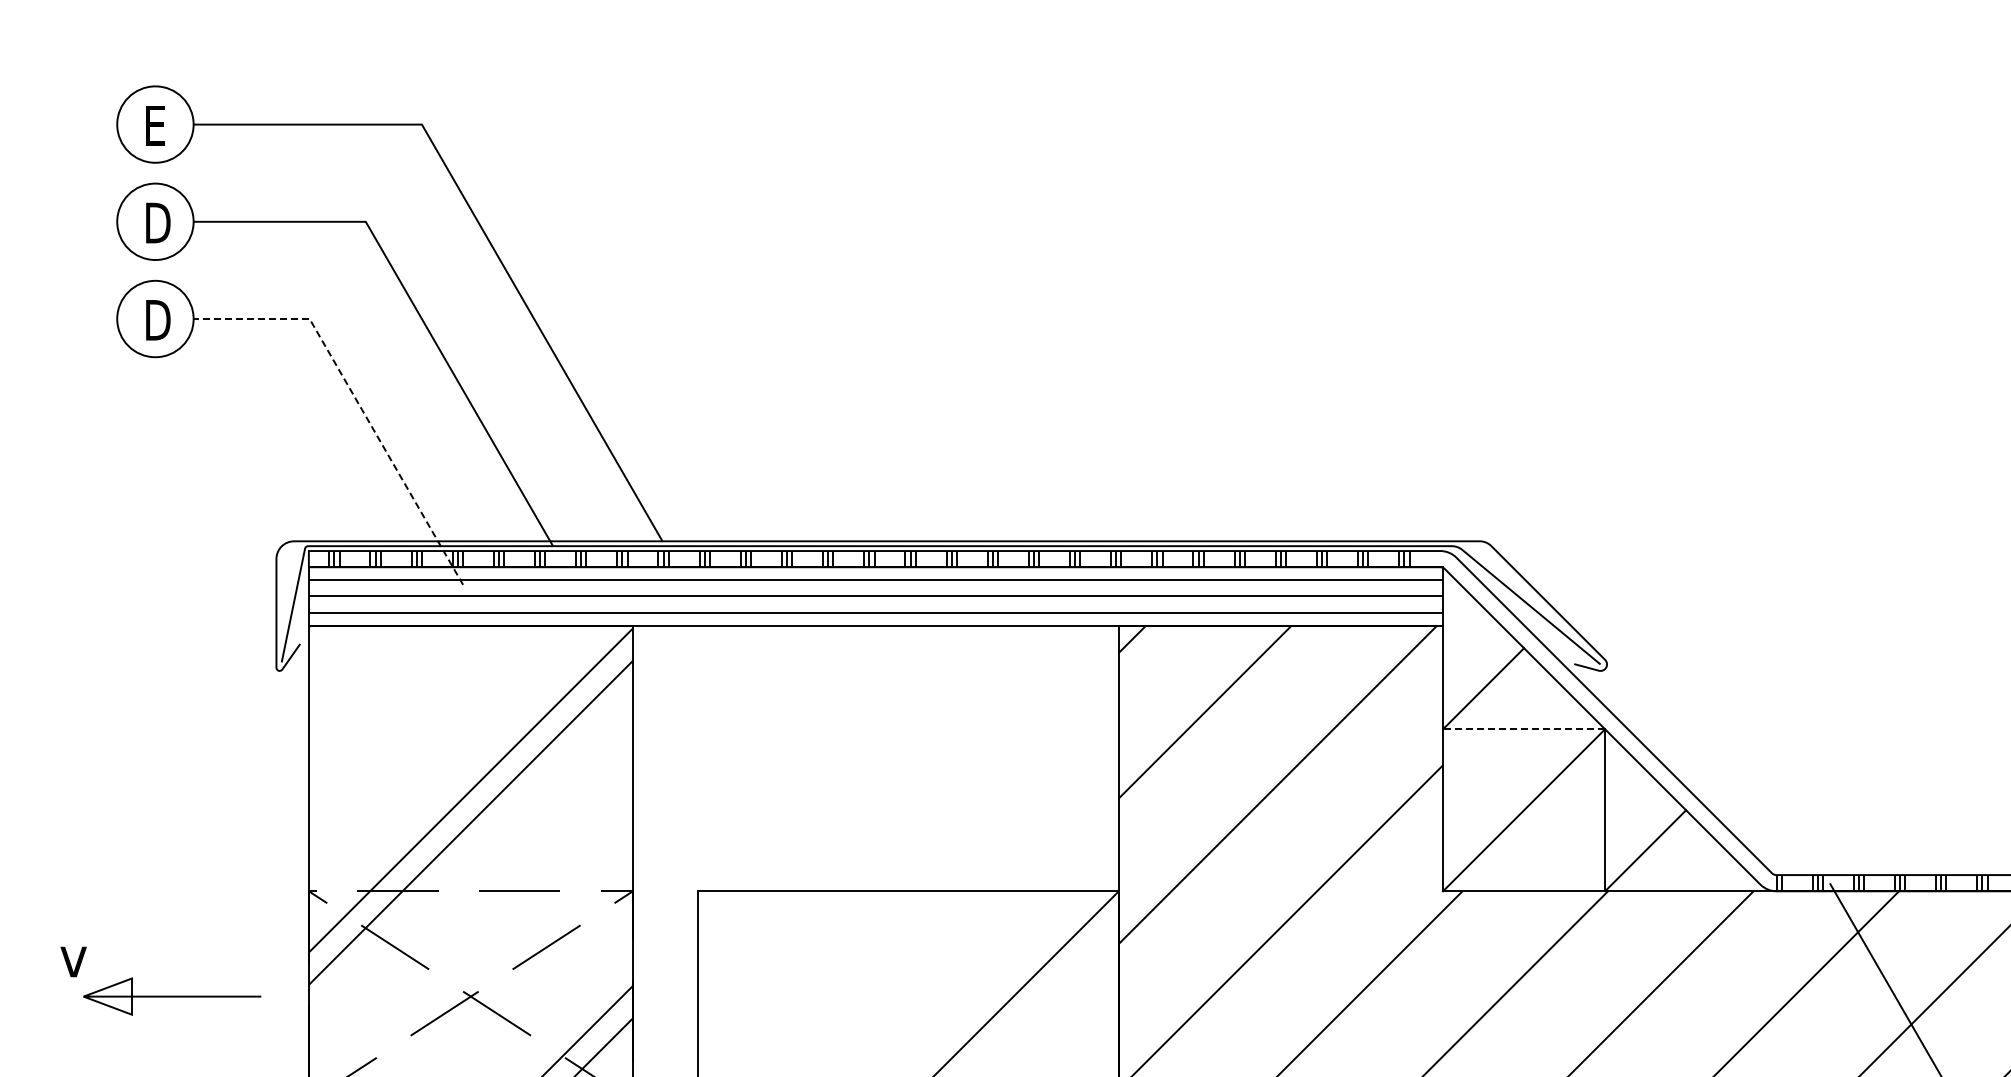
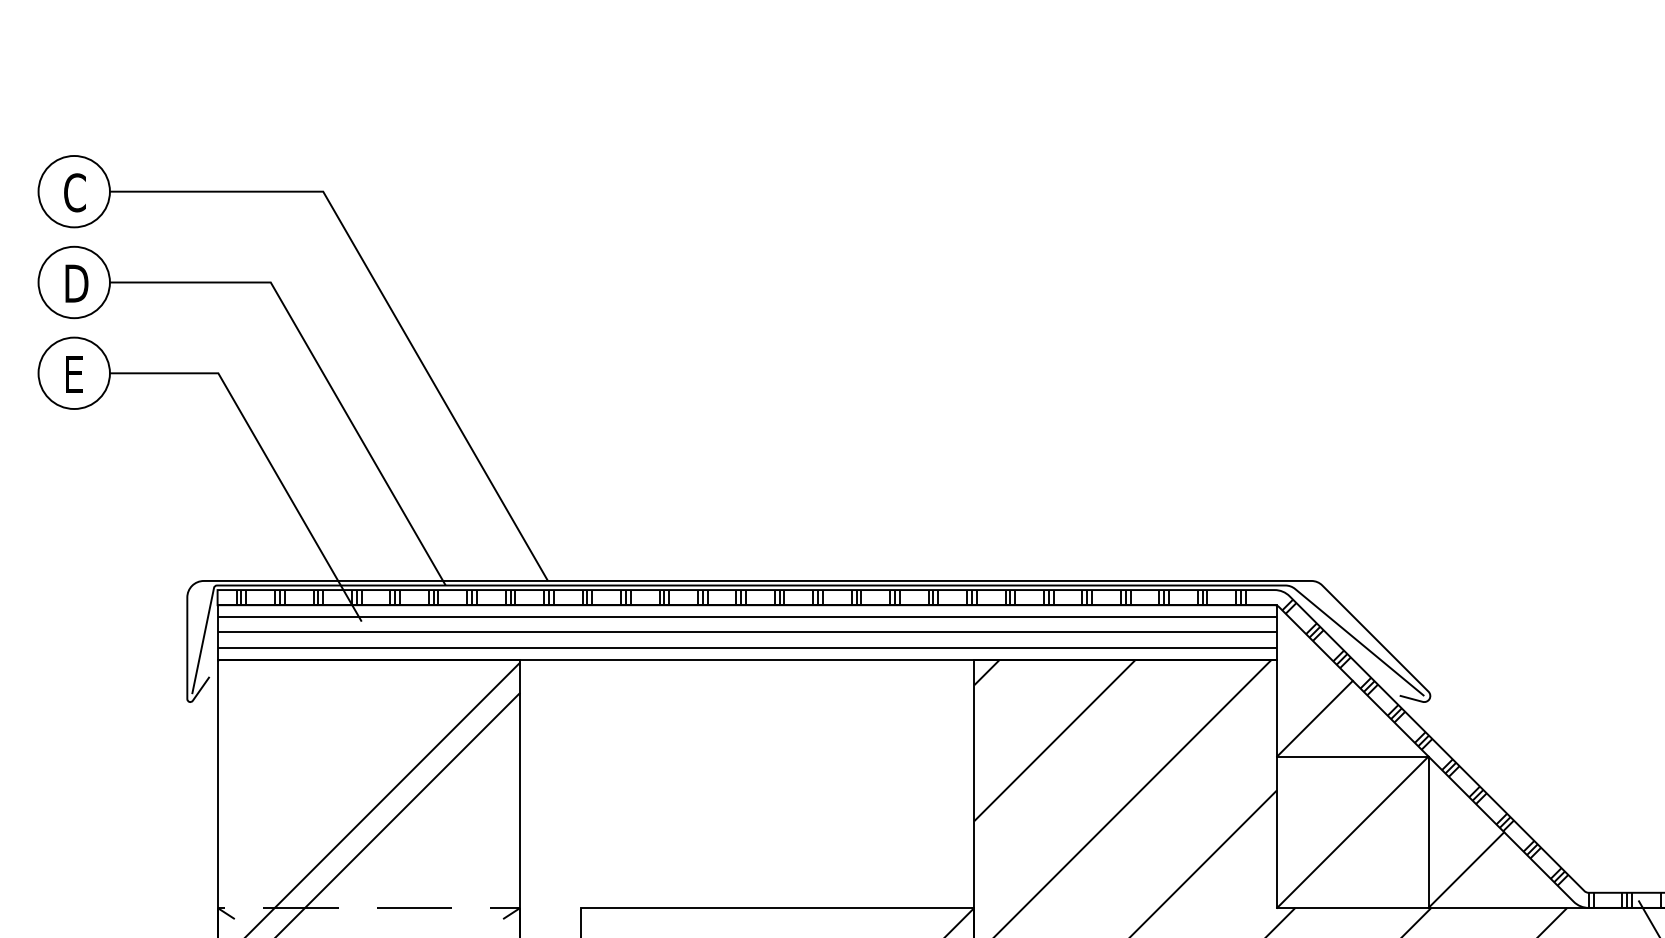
text: (155, 125) -> (74, 192), E -> C
text: (158, 320) -> (77, 374), D -> E
line: (356, 400) -> (262, 449), dashed -> solid
hatch: (1601, 714) -> (1425, 742), added
line: (1523, 729) -> (1352, 756), dashed -> solid

